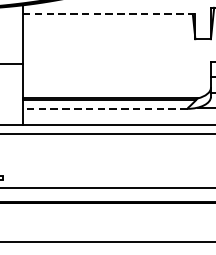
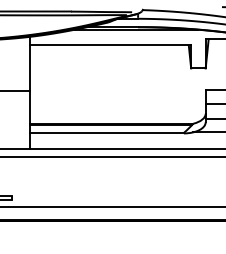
line: (110, 14) -> (111, 45), dashed -> solid
line: (105, 108) -> (107, 133), dashed -> solid

